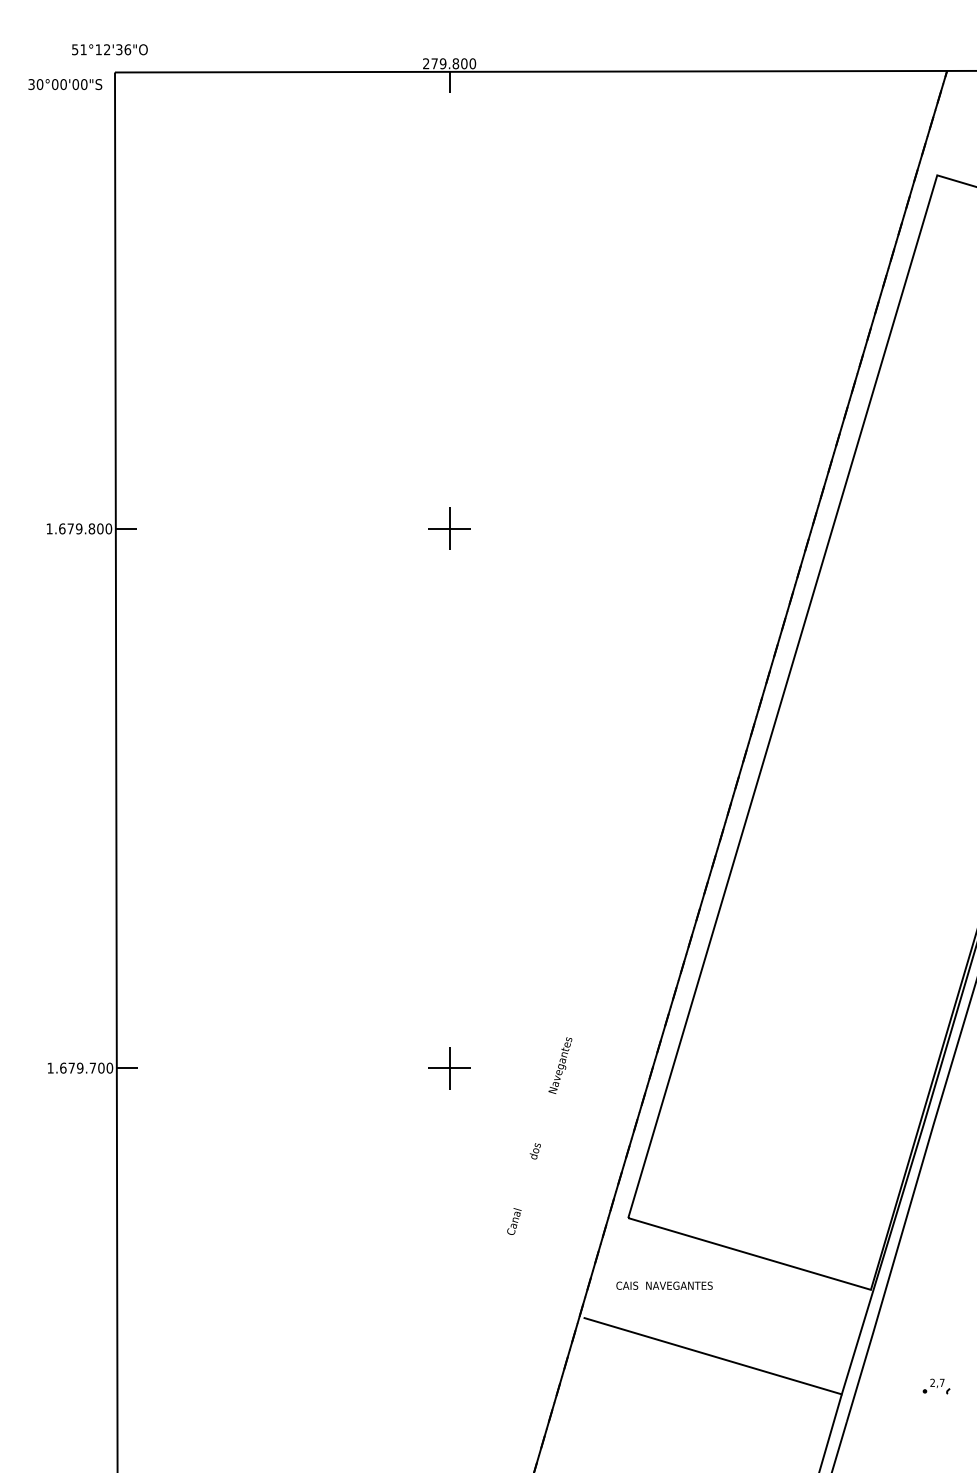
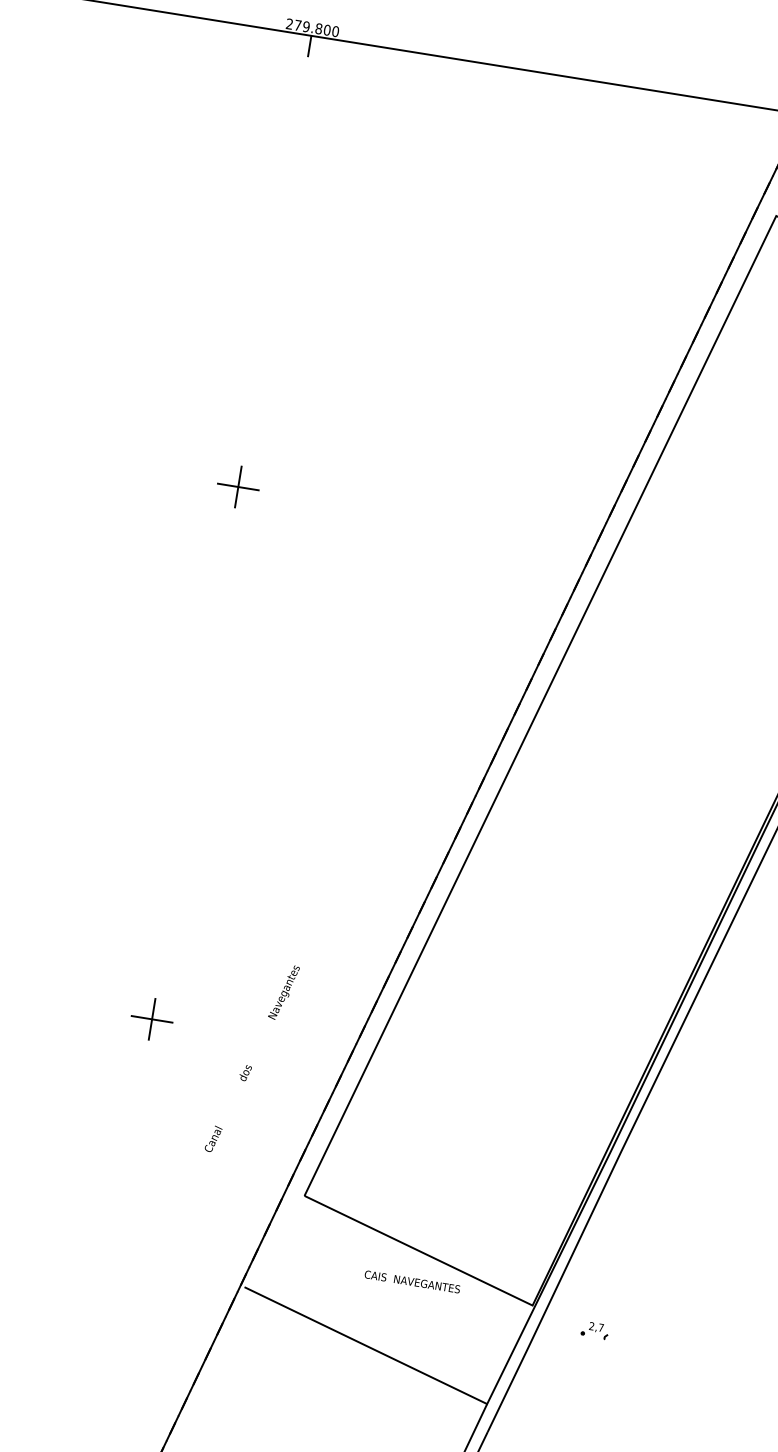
text: (539, 1135) -> (252, 1058), moved
text: (664, 1285) -> (412, 1281), moved
part: (936, 1386) -> (595, 1330), moved

